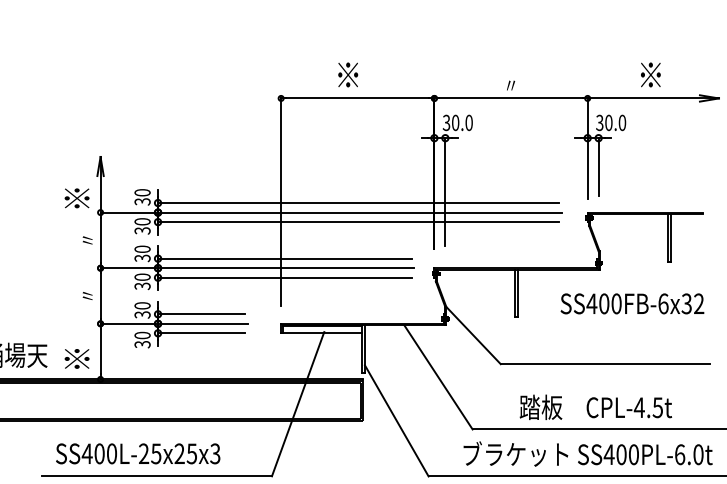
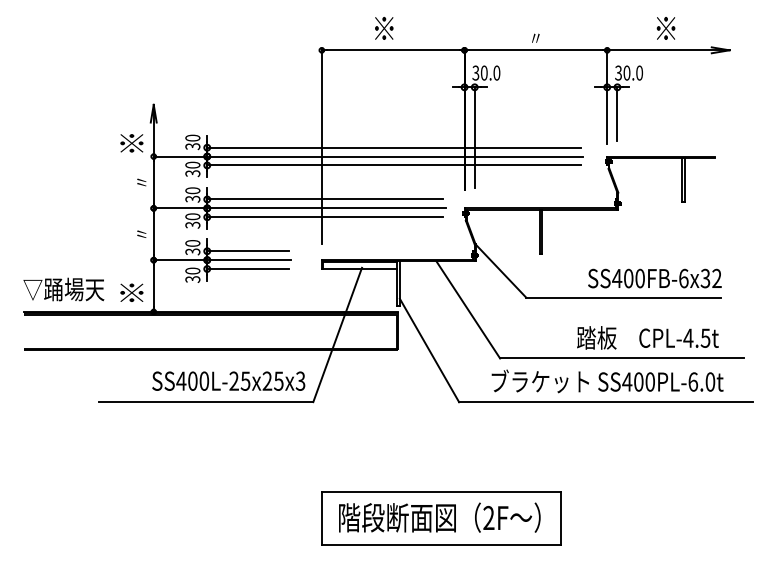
text: (631, 303) -> (654, 278), moved
text: (595, 406) -> (647, 337), moved
text: (137, 453) -> (228, 380), moved

